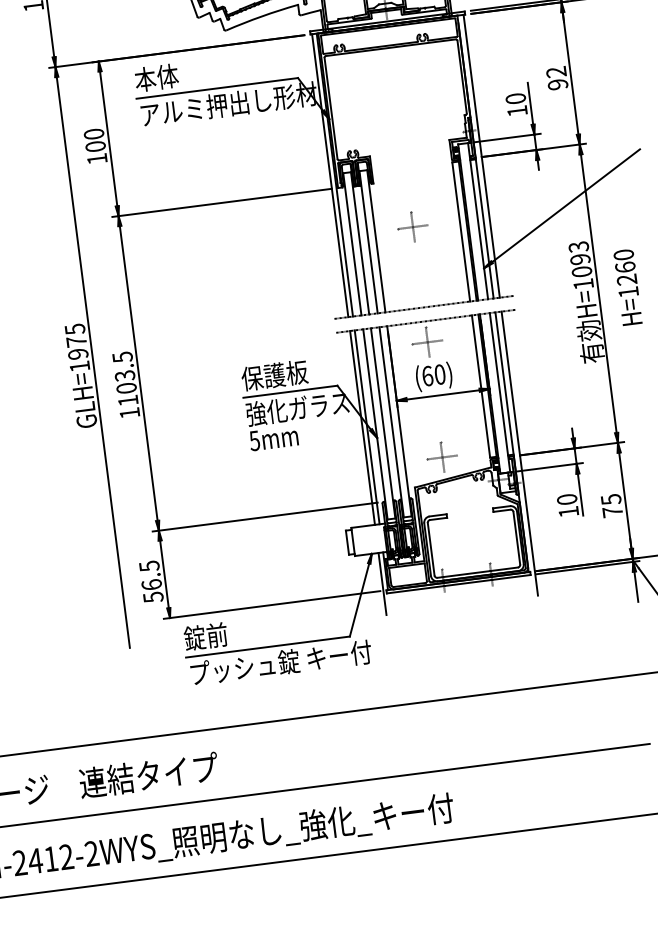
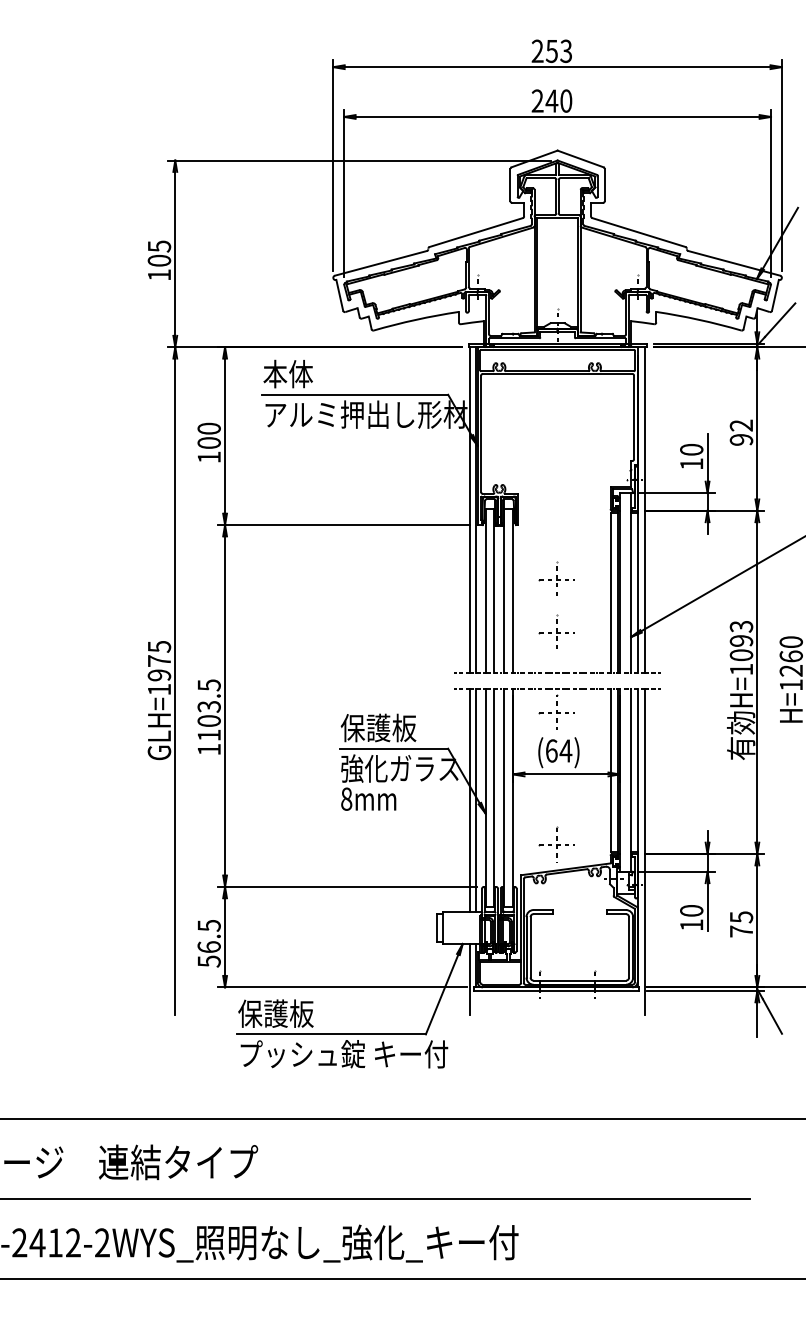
part: (418, 271) -> (556, 631), added
text: (439, 374) -> (565, 750), (60) -> (64)
text: (254, 440) -> (346, 798), 5mm -> 8mm
text: (216, 635) -> (275, 1013), 錠前 -> 保護板

